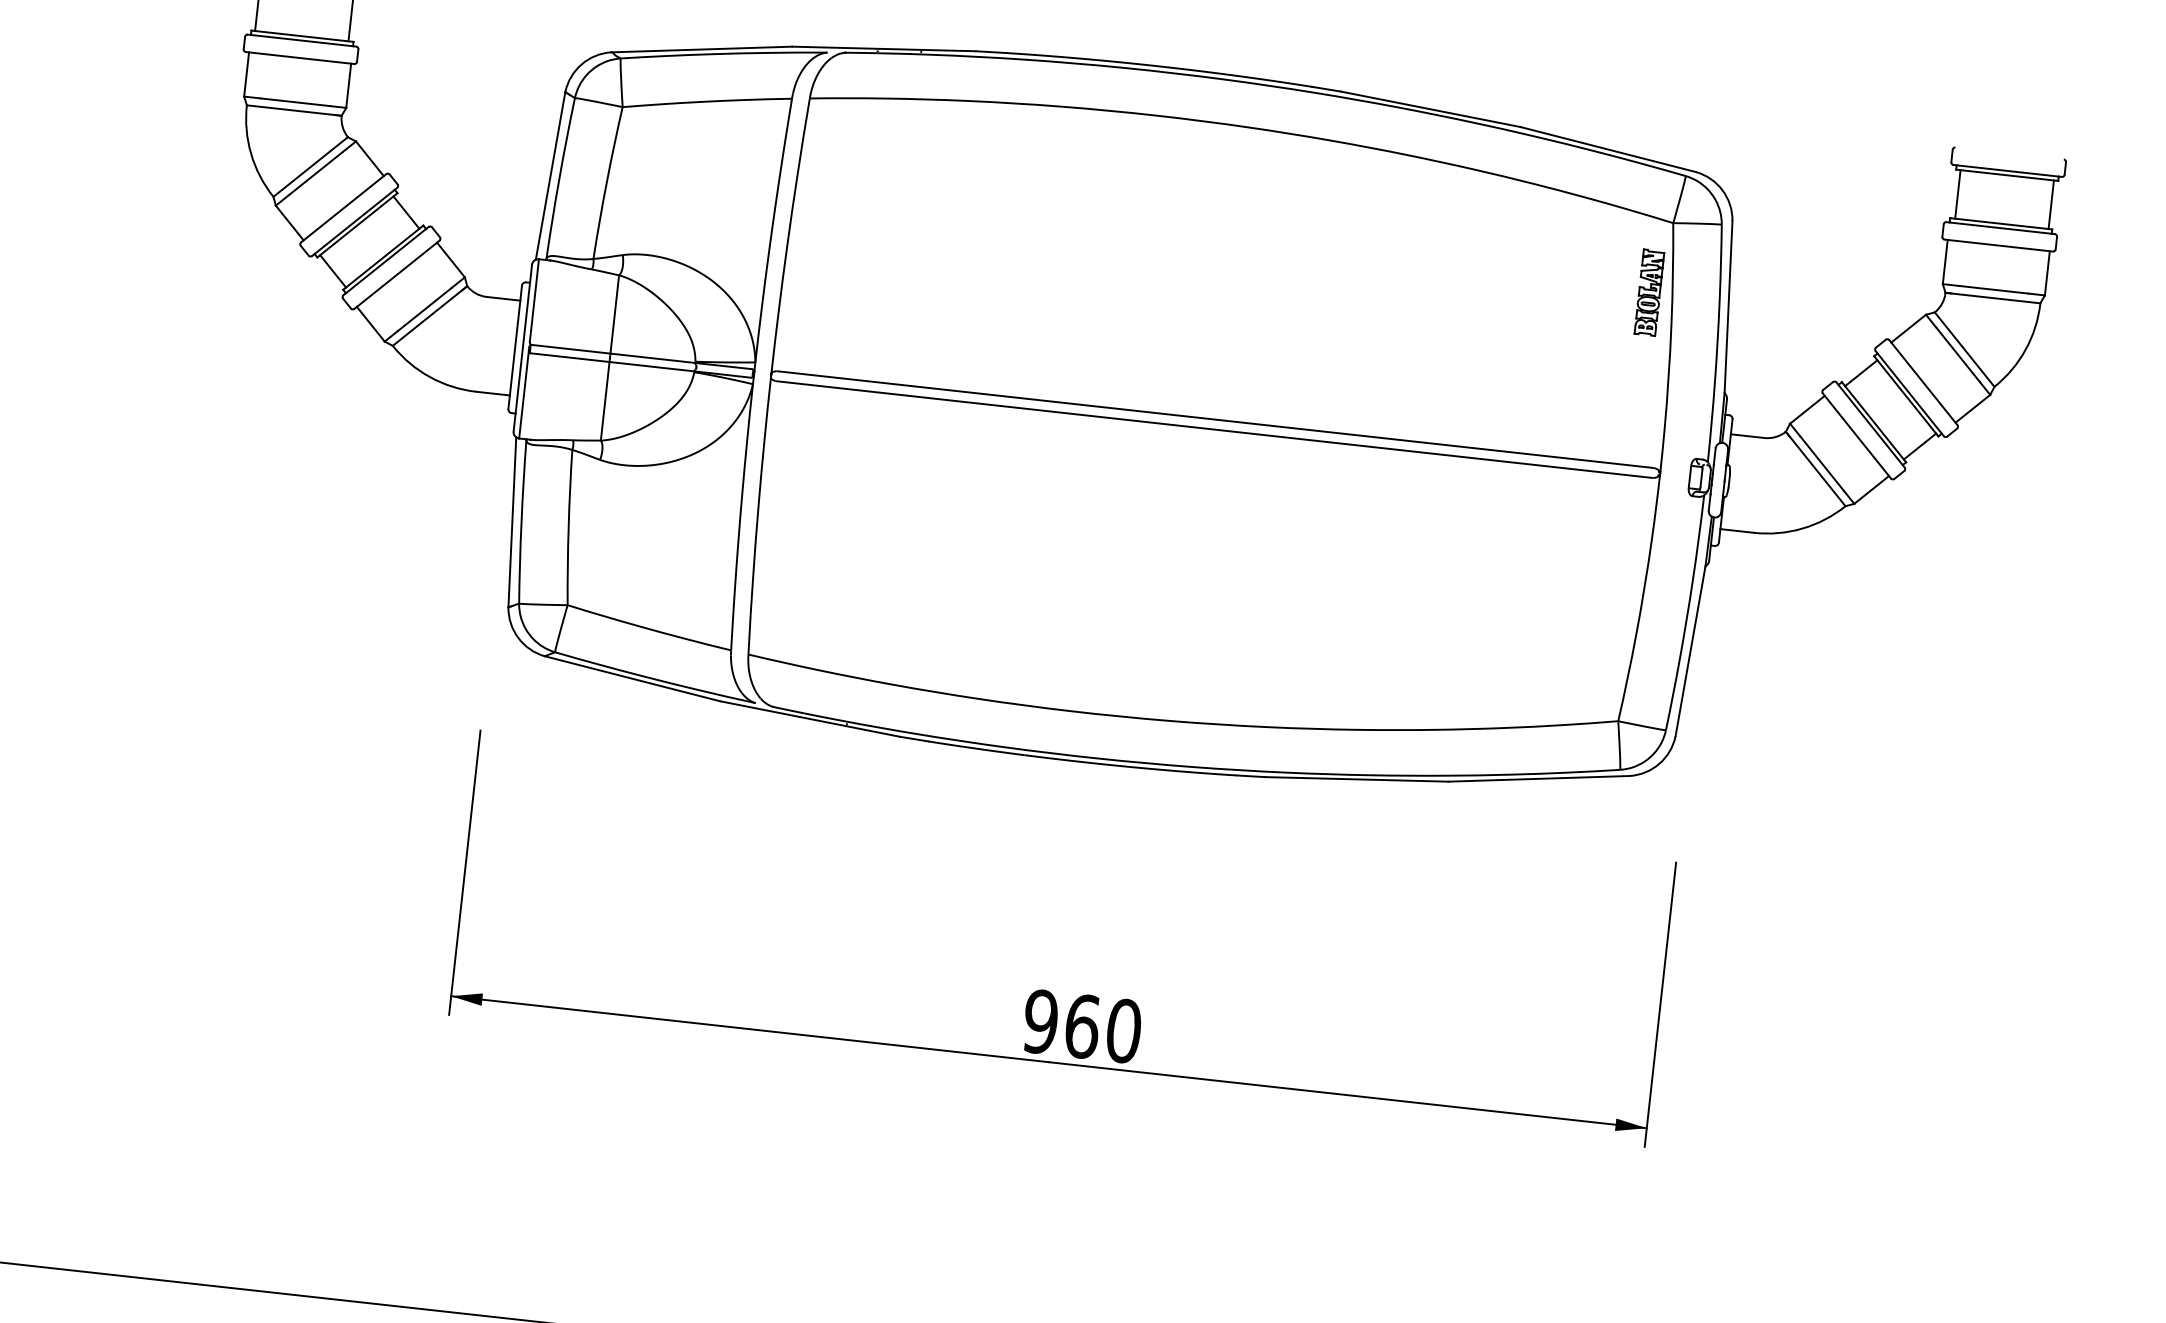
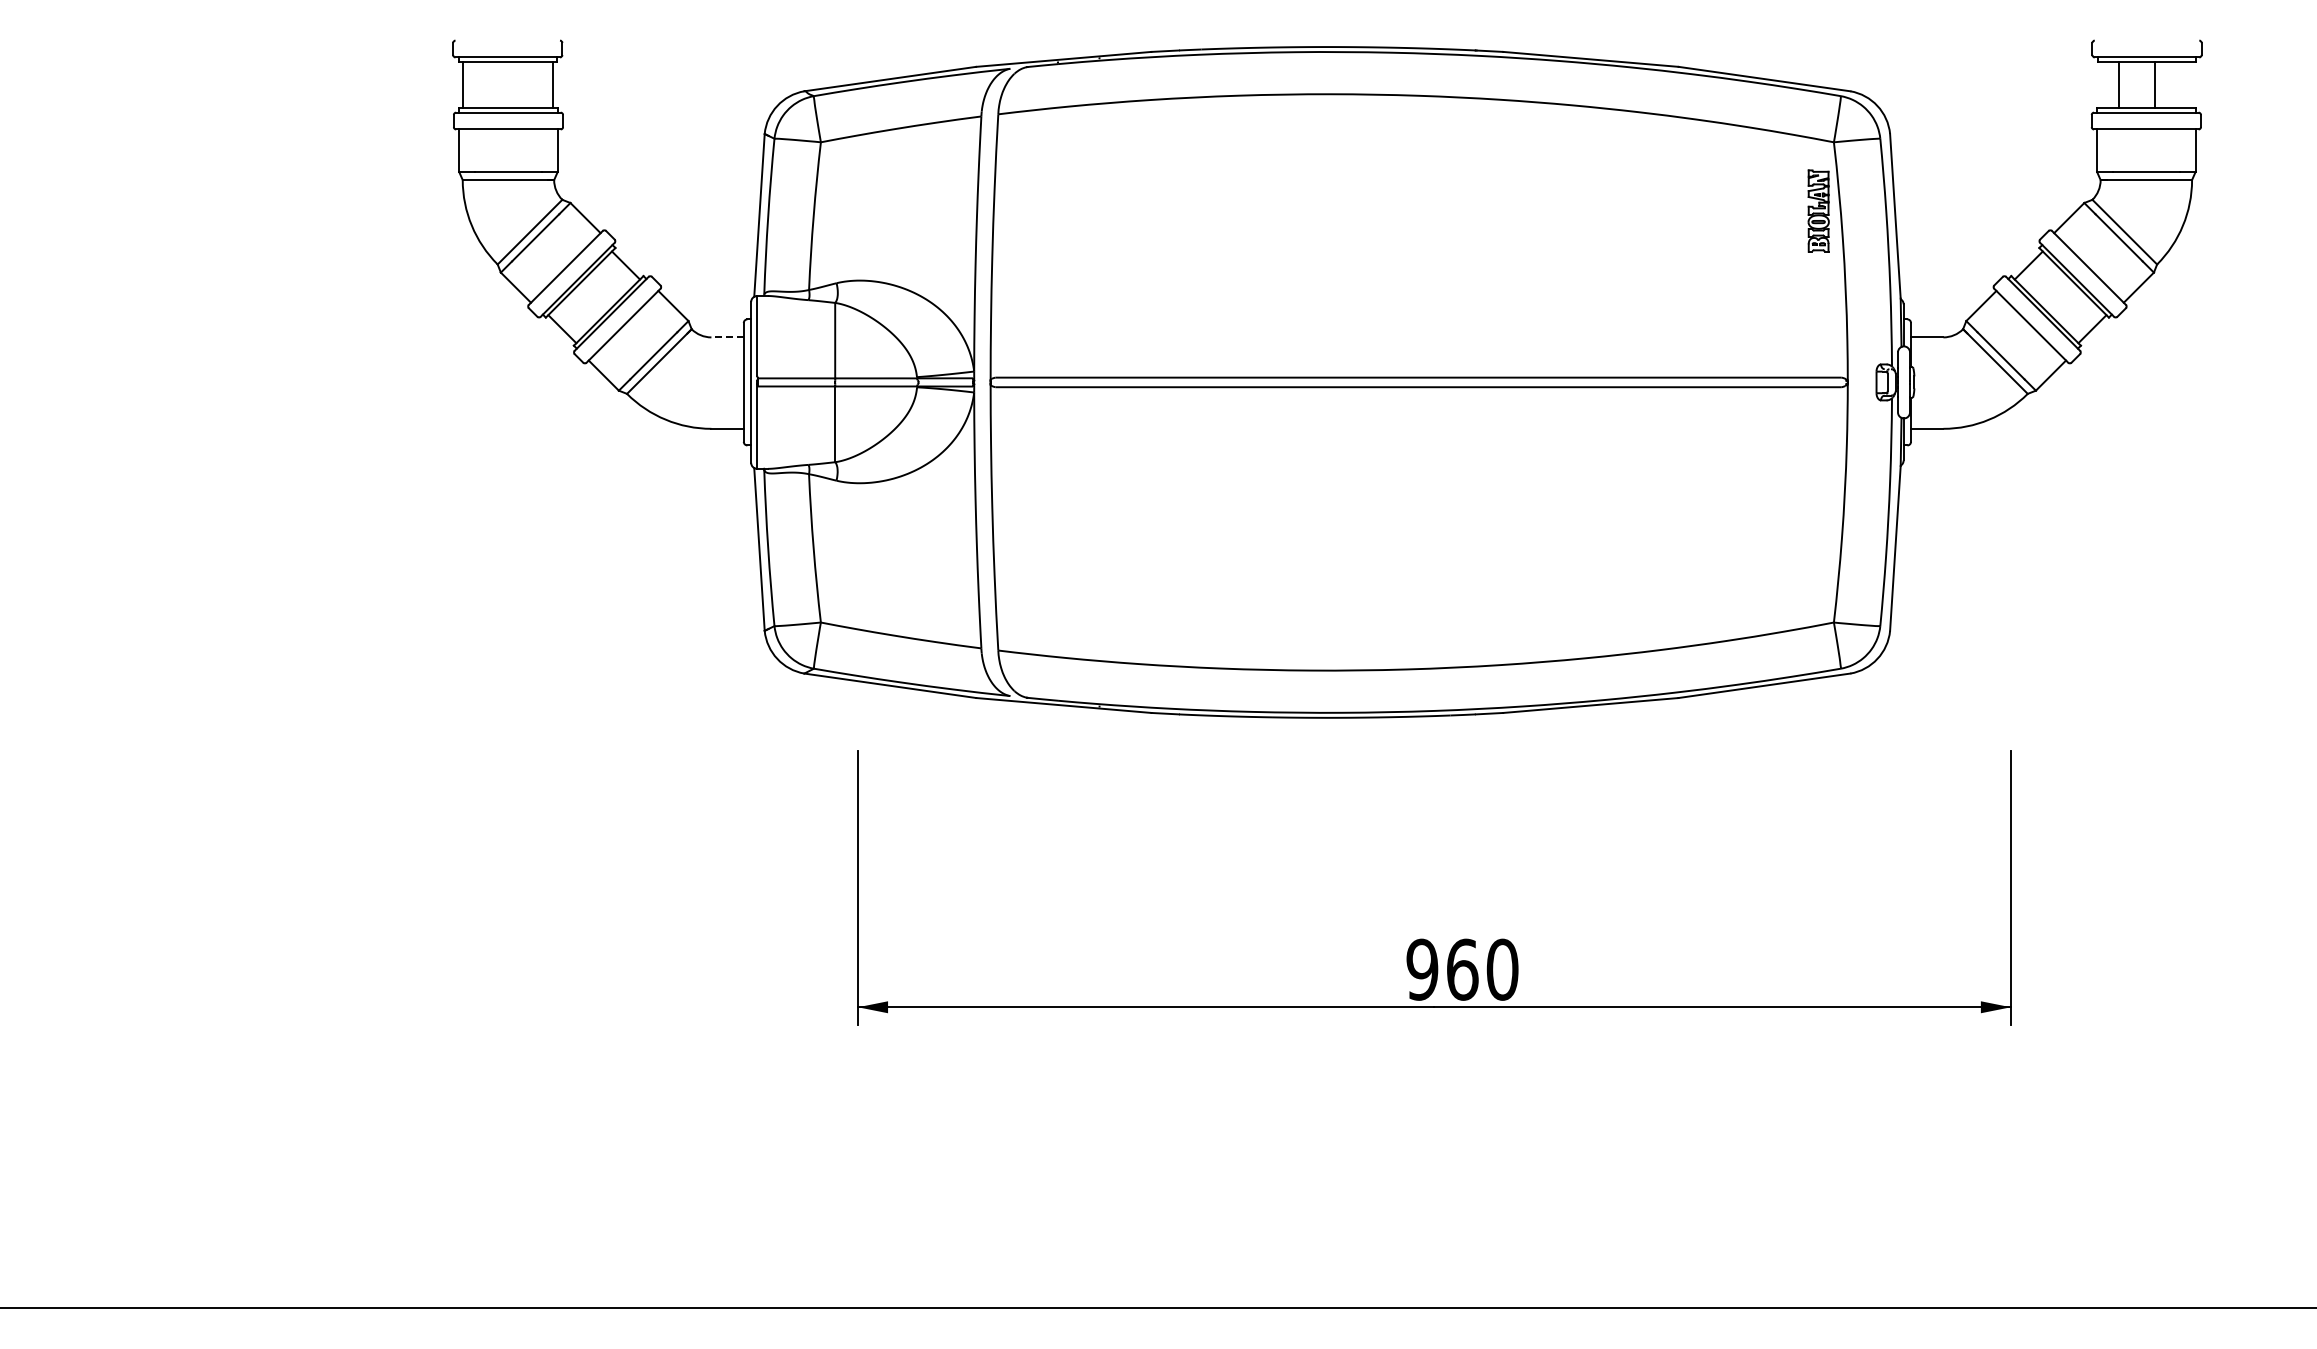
line: (1958, 193) -> (2155, 84), moved
line: (2051, 204) -> (2119, 84), moved
line: (503, 298) -> (727, 337), solid -> dashed
part: (1045, 989) -> (1423, 938), moved

